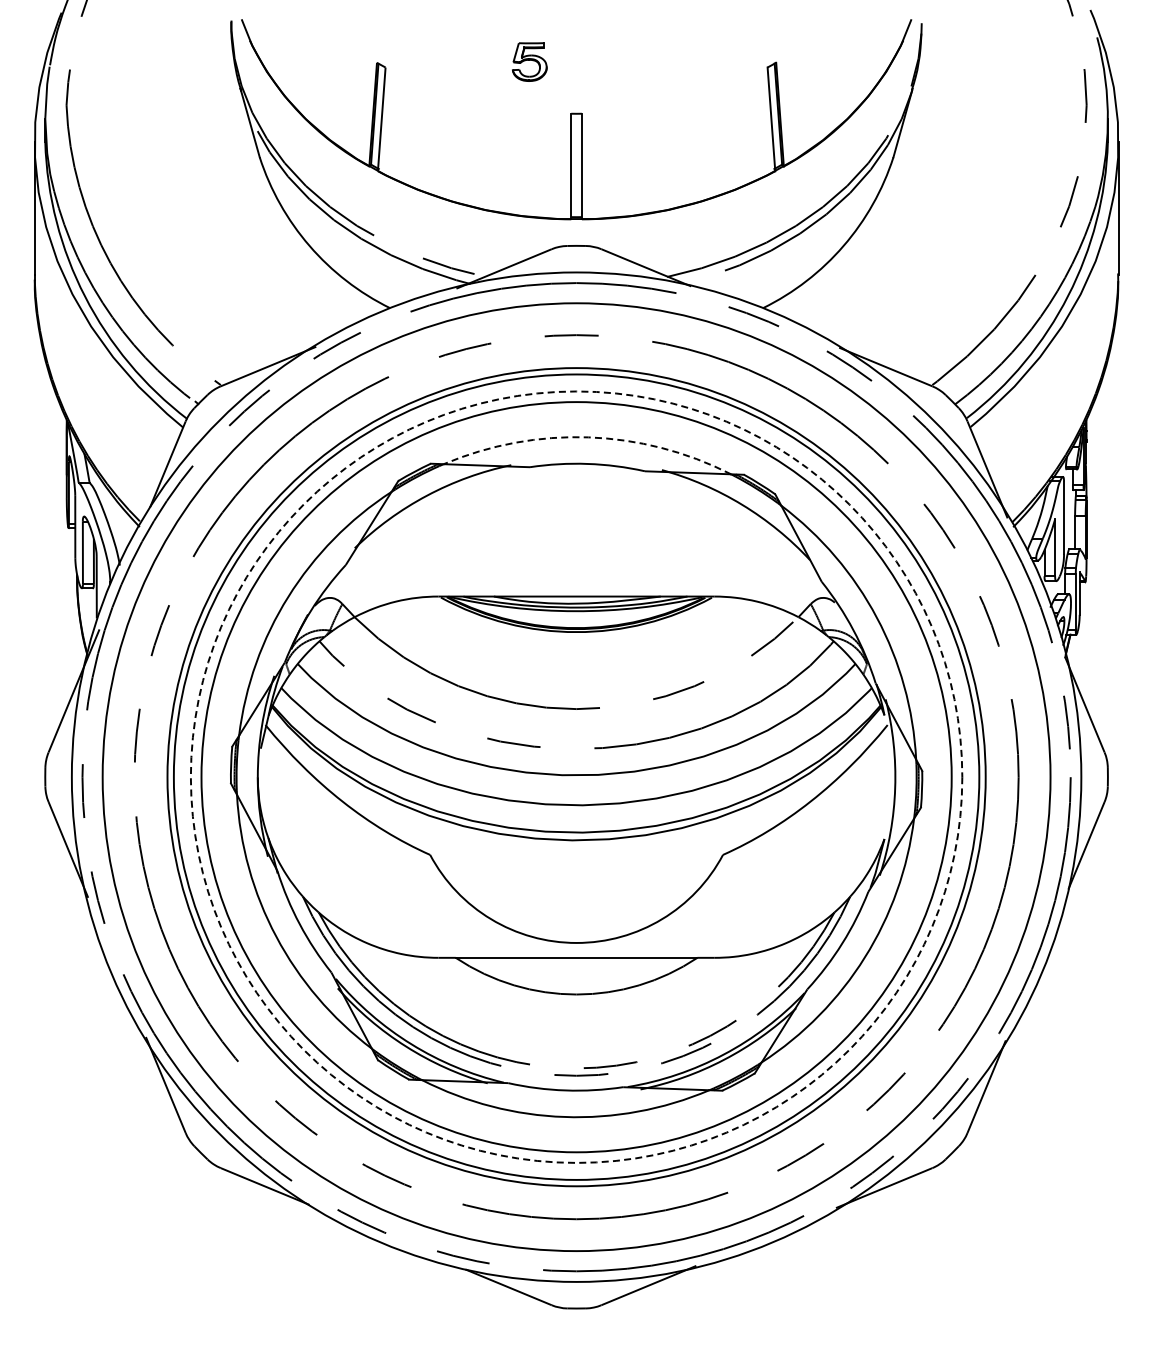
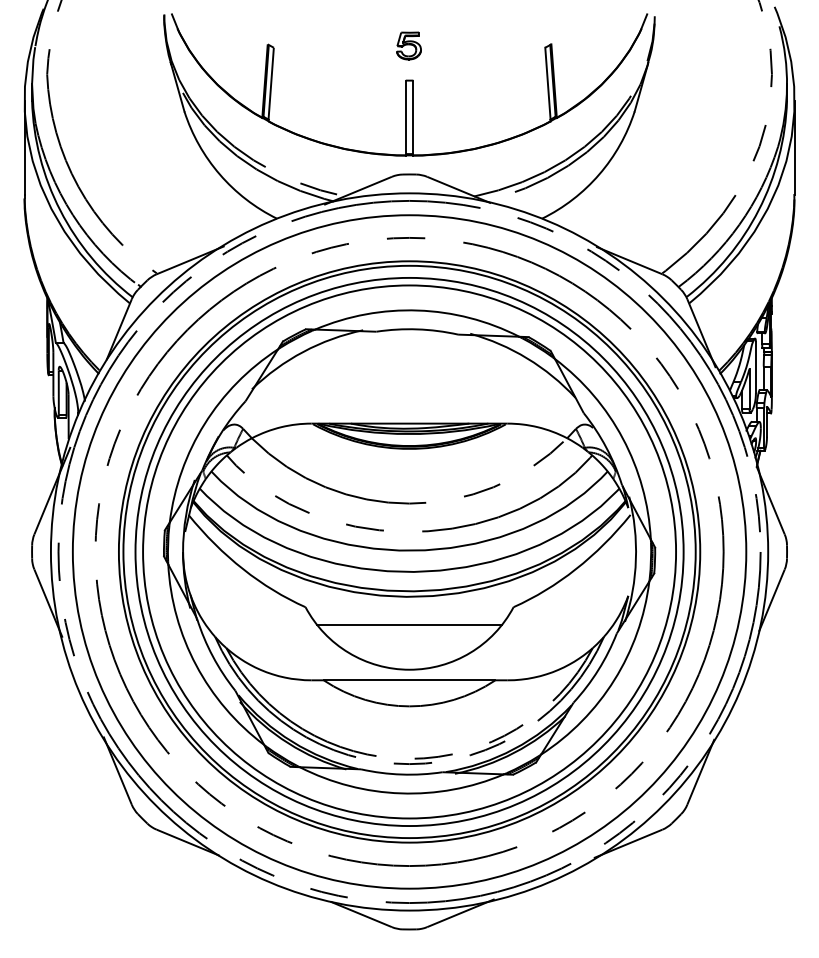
part: (529, 61) -> (408, 45), moved
arc: (588, 437) -> (418, 310), dashed -> solid
circle: (576, 776) -> (409, 551), dashed -> solid
line: (576, 880) -> (409, 625), added

